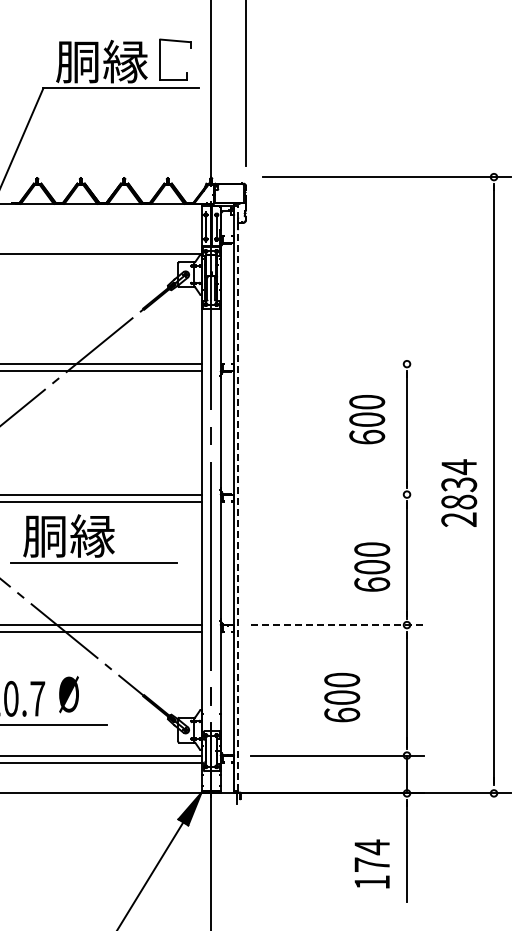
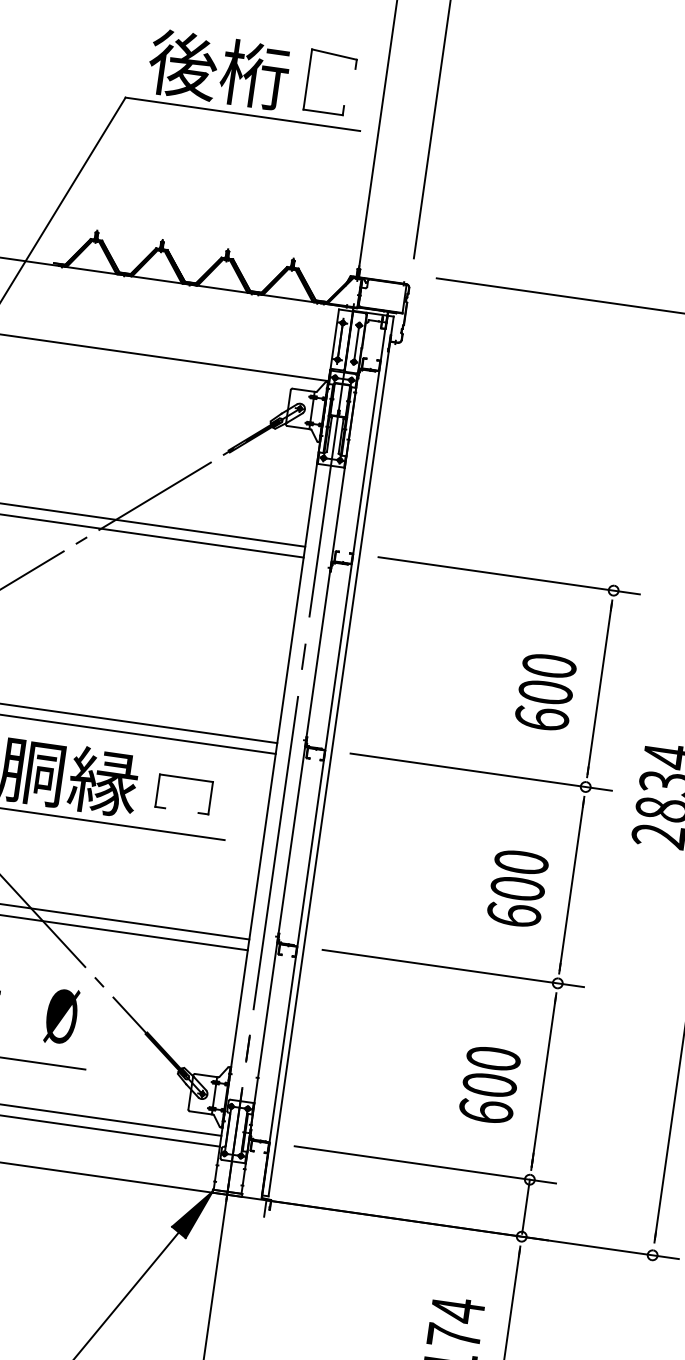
text: (101, 61) -> (218, 69), 胴縁 -> 後桁
line: (337, 364) -> (508, 576), added
text: (367, 419) -> (546, 692), moved
line: (337, 494) -> (481, 771), added
line: (238, 497) -> (331, 755), dashed -> solid
part: (146, 526) -> (186, 779), added
line: (337, 625) -> (453, 969), dashed -> solid
text: (68, 694) -> (60, 1016), moved
text: (342, 697) -> (490, 1084), moved

